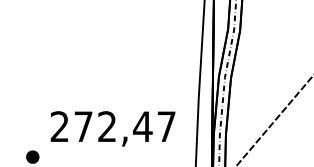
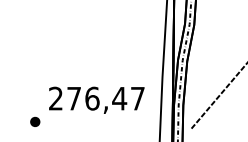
text: (107, 126) -> (92, 98), 272,47 -> 276,47

